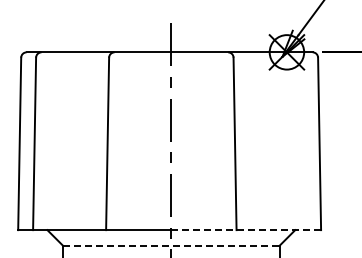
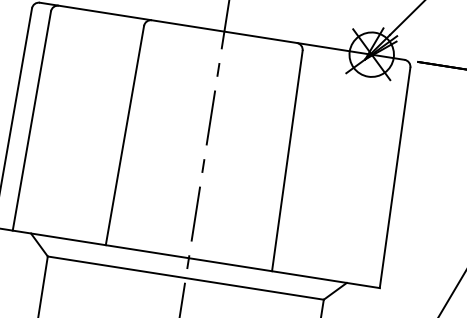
line: (246, 230) -> (284, 273), dashed -> solid
line: (171, 245) -> (186, 277), dashed -> solid

